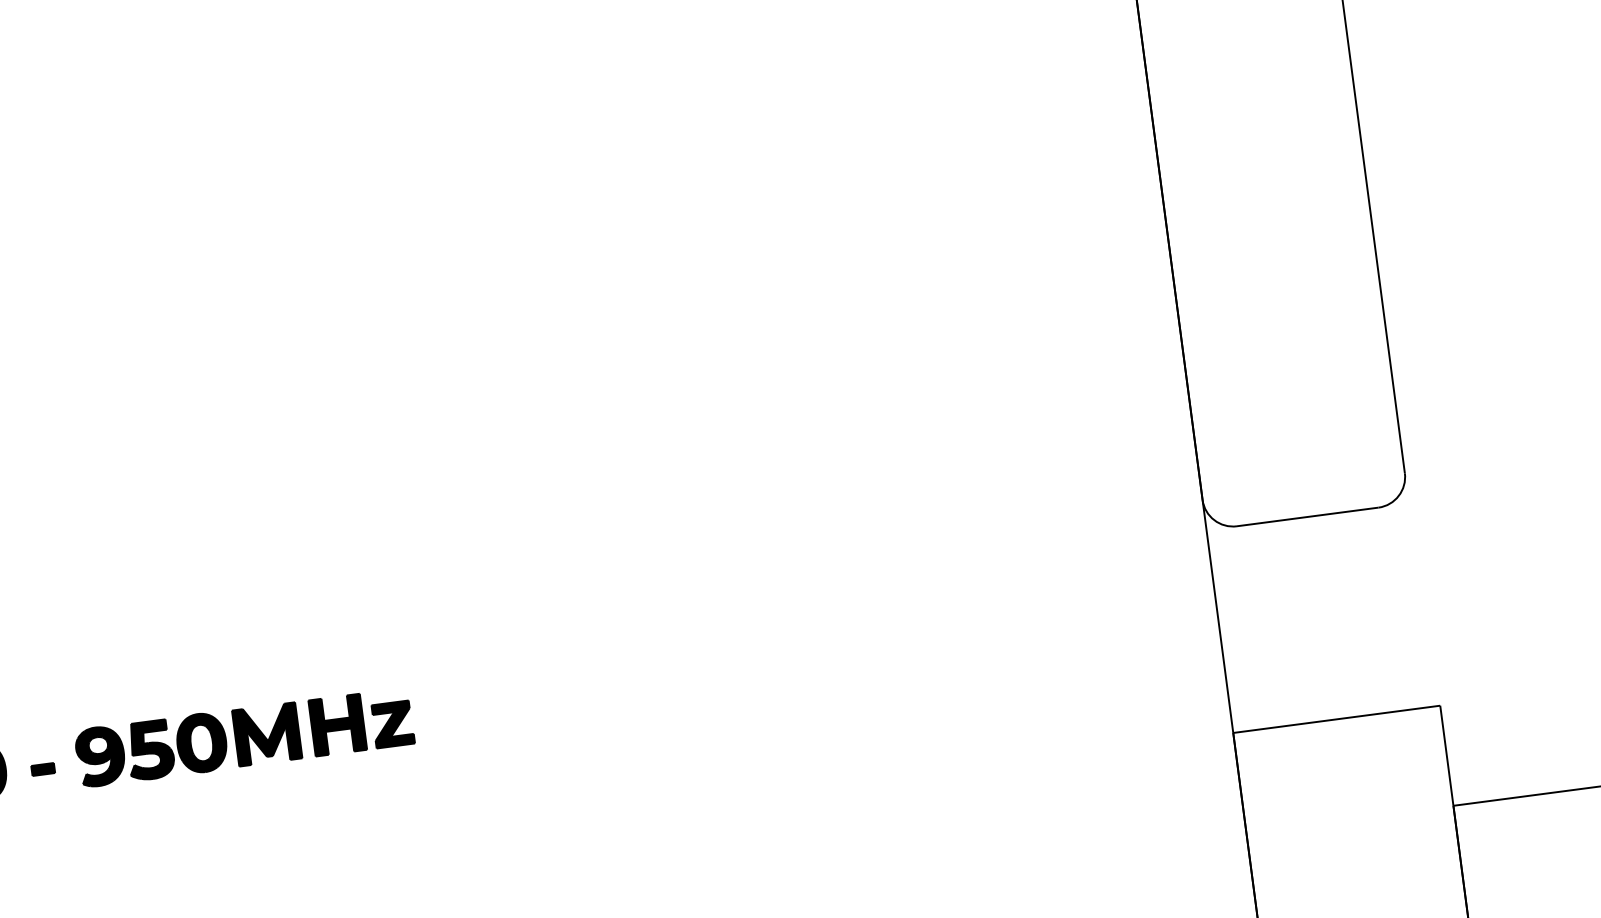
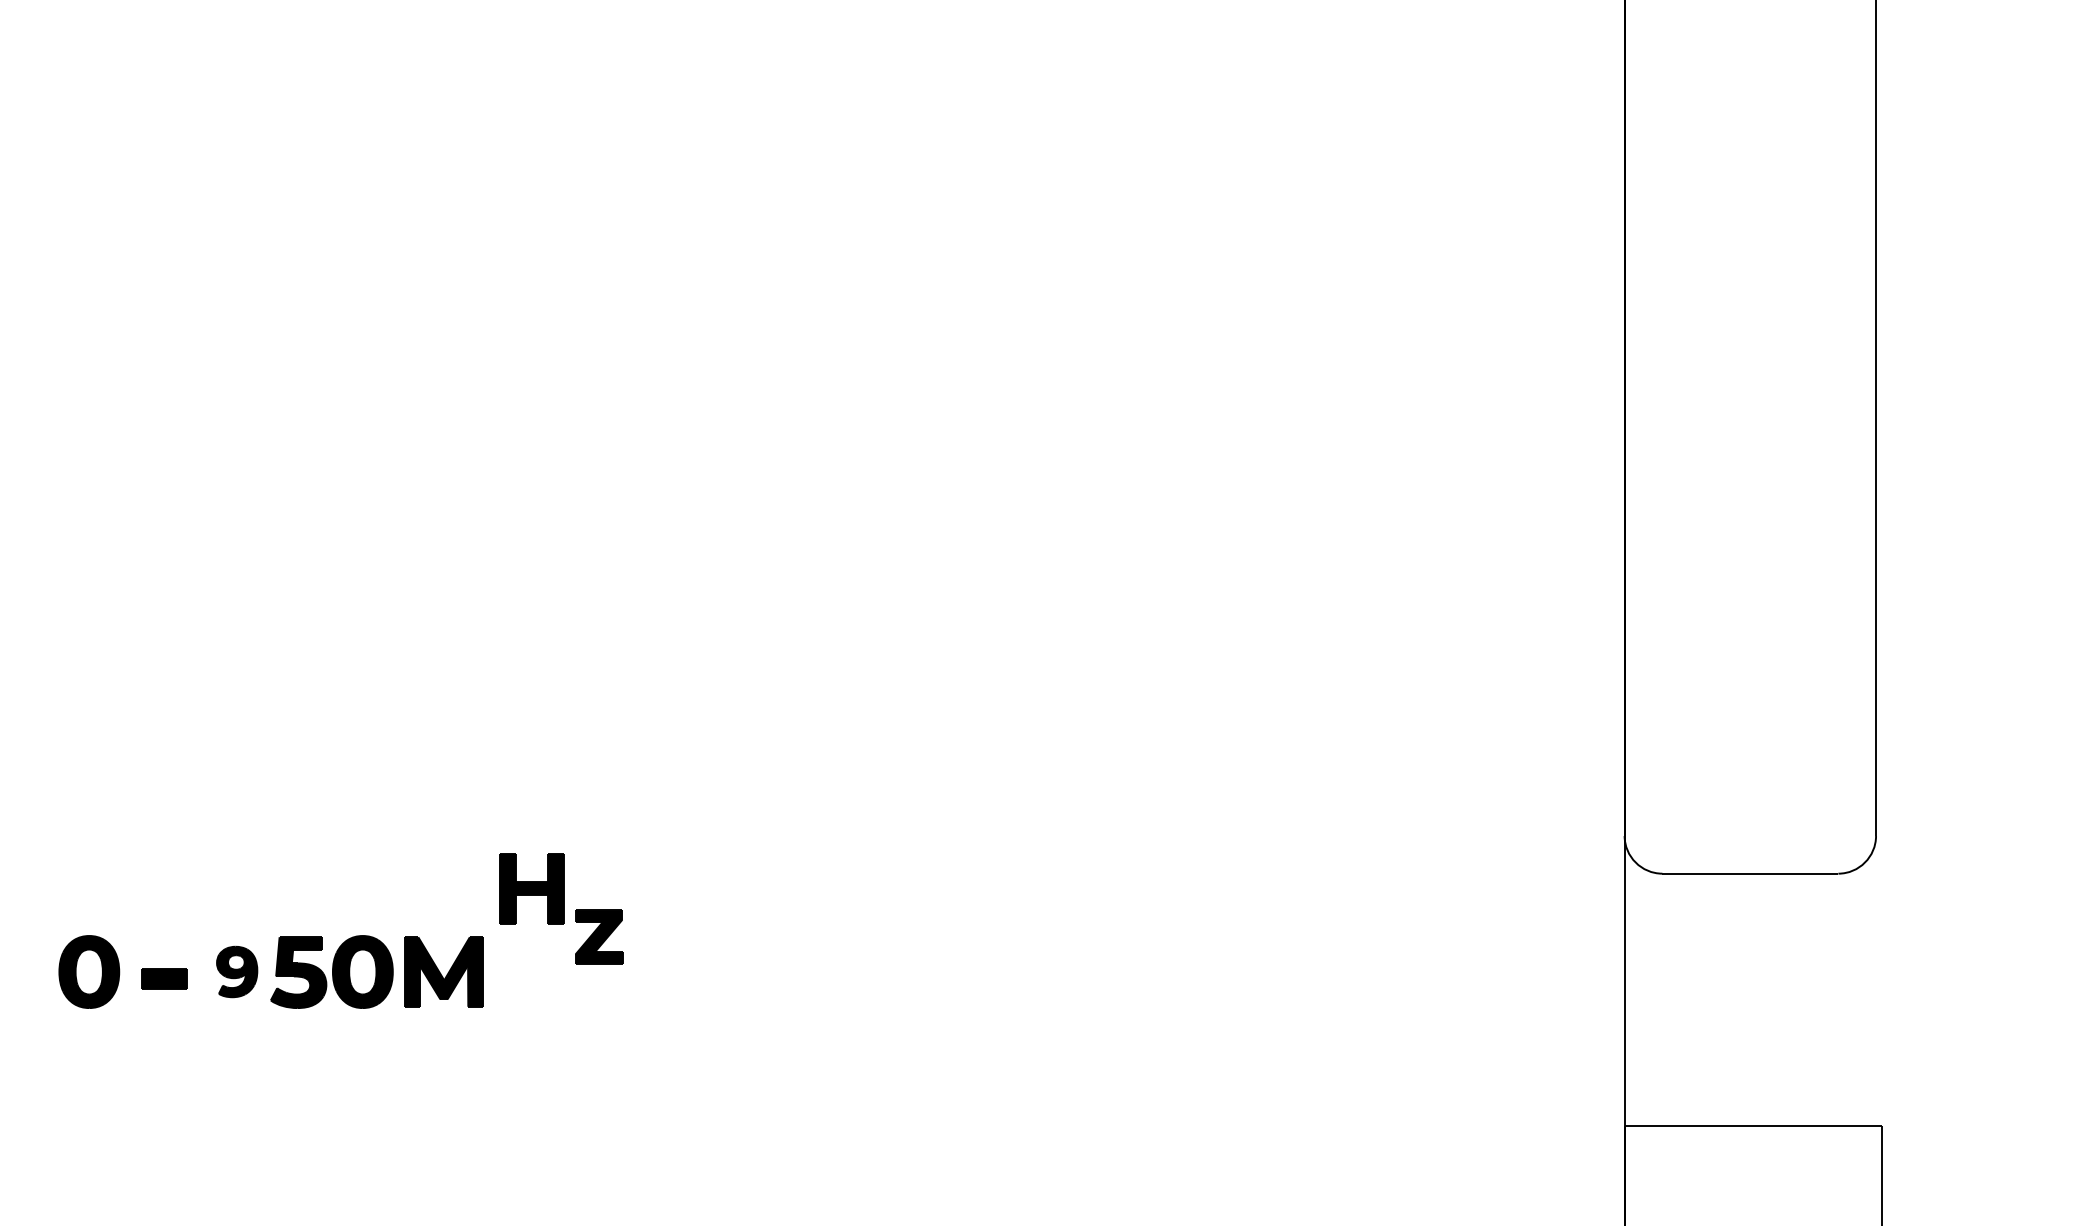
part: (337, 724) -> (531, 888), moved
part: (393, 724) -> (599, 936), moved
part: (100, 756) -> (236, 971), size x0.7
part: (42, 769) -> (164, 978), size x1.6

